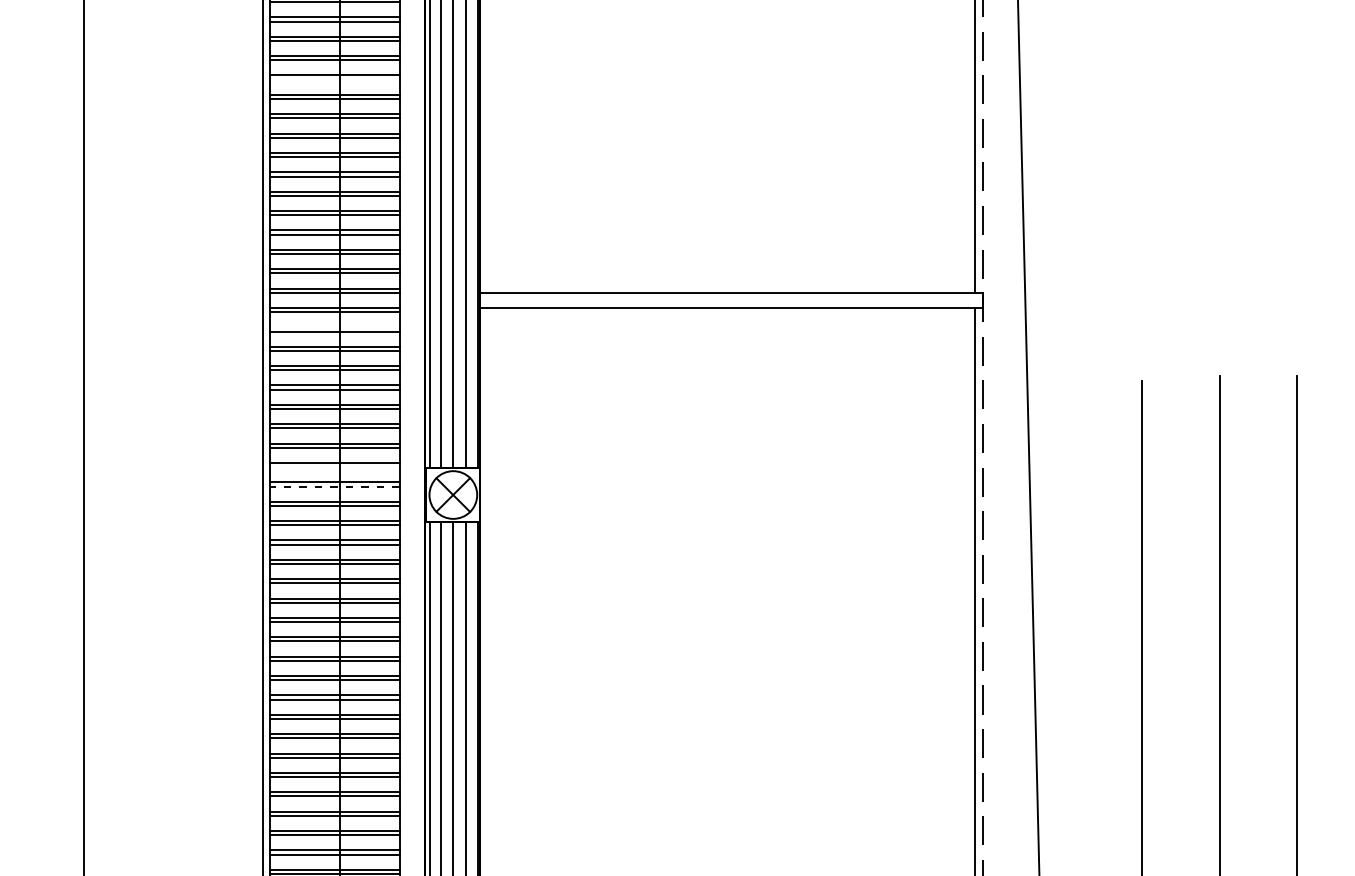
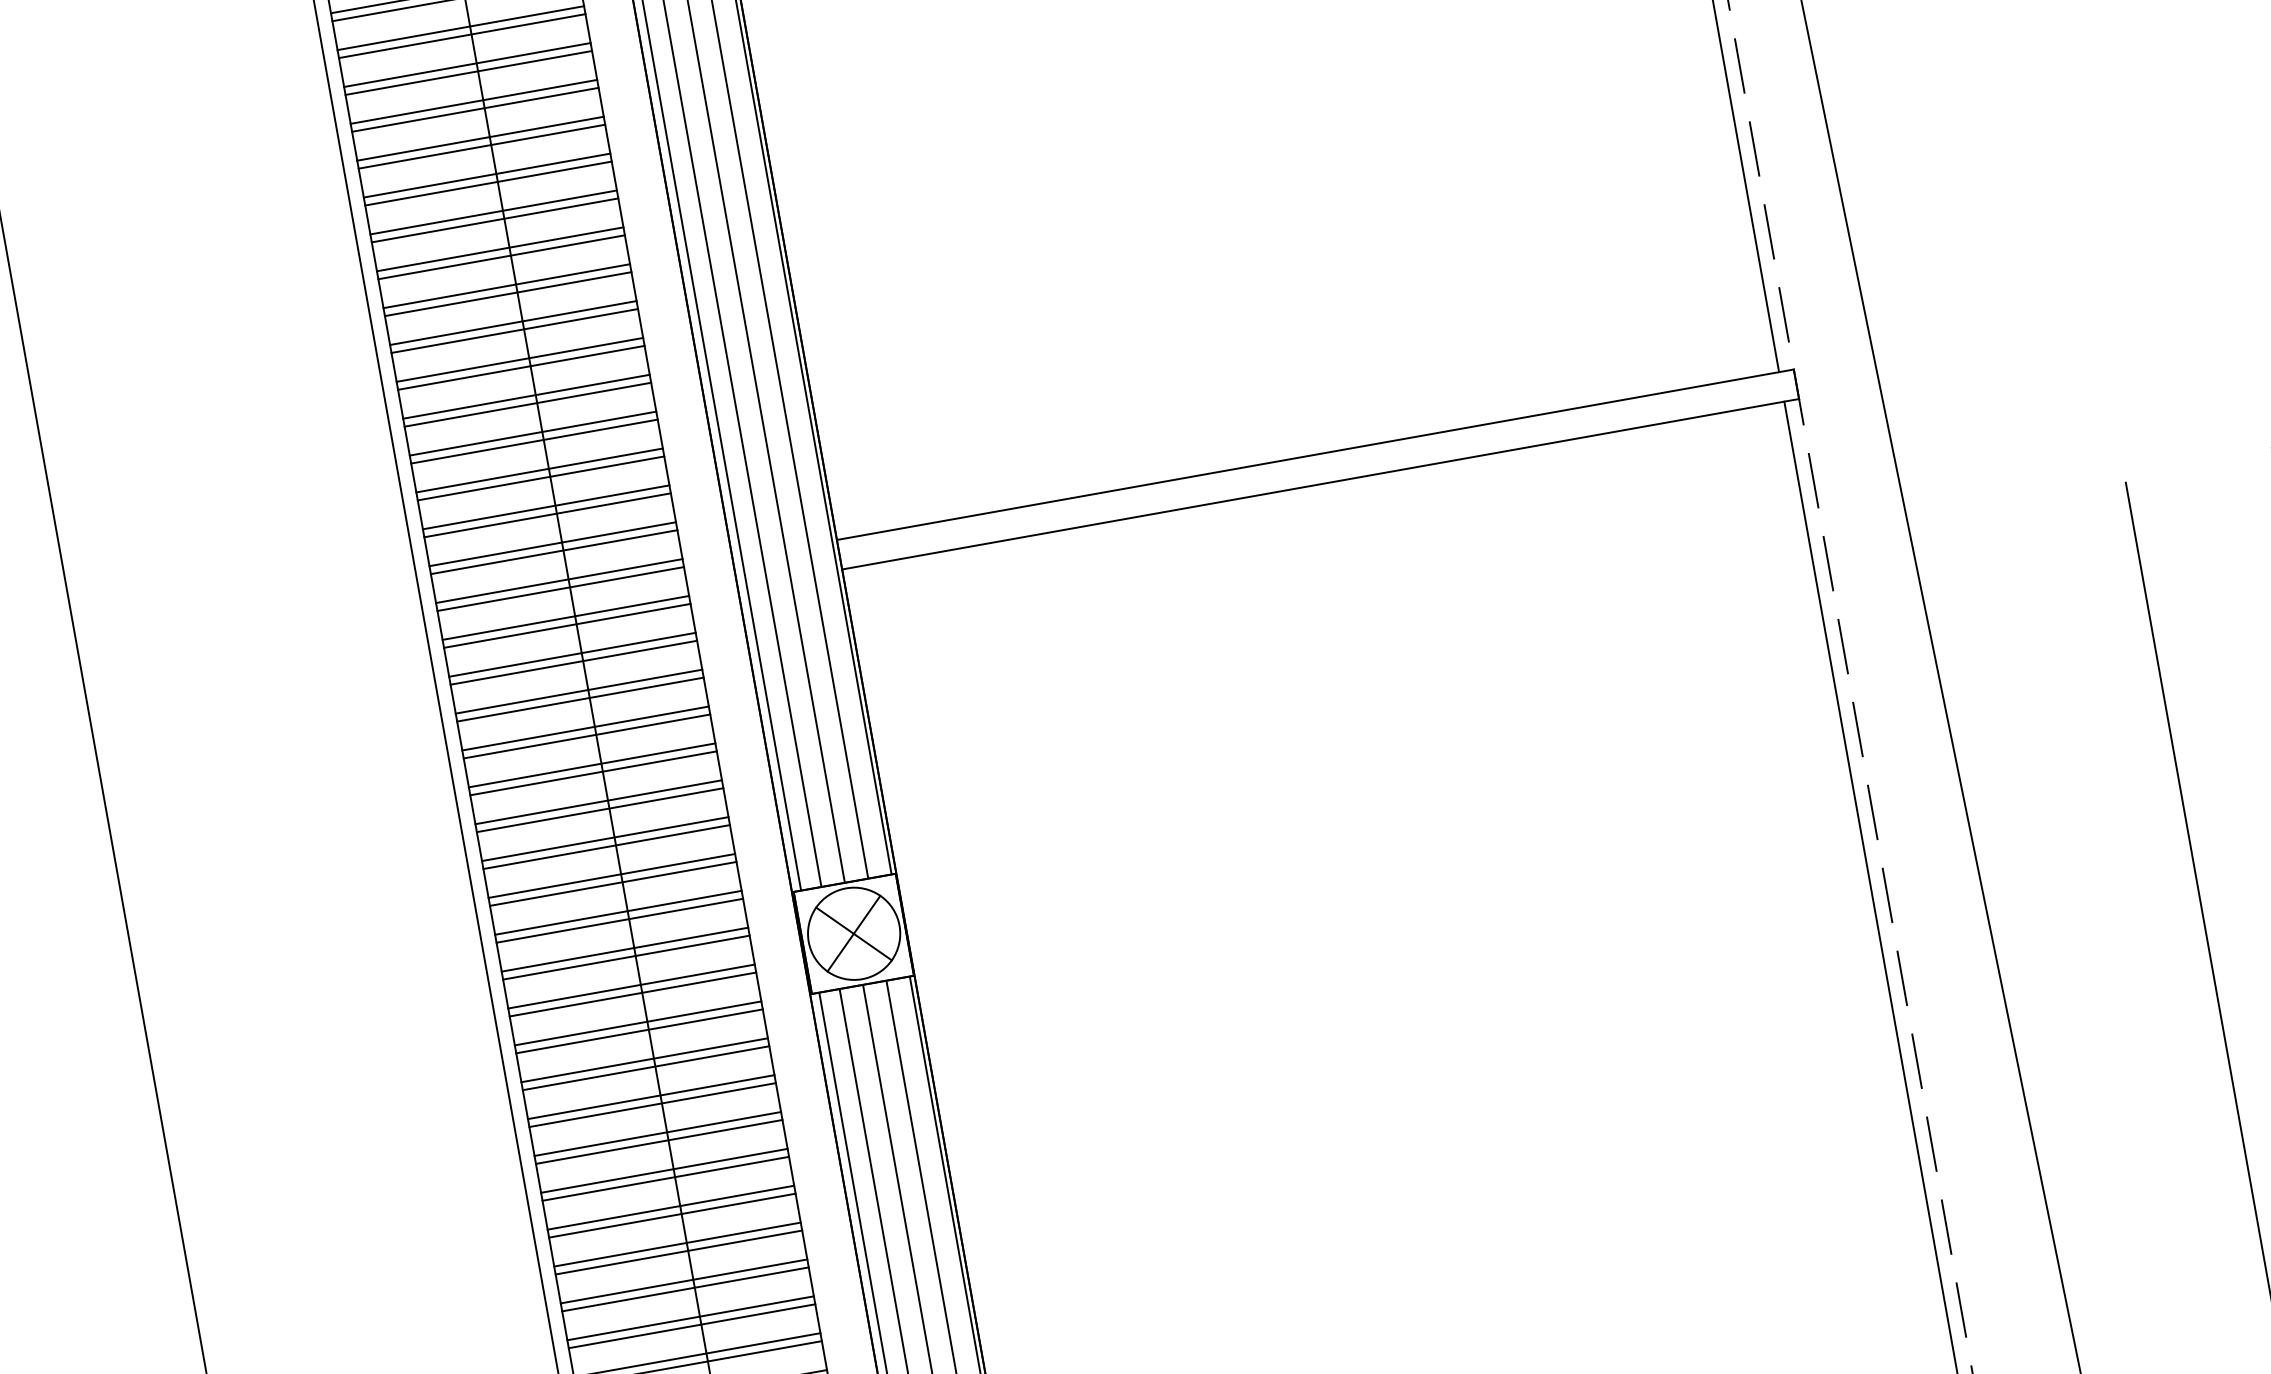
line: (334, 79) -> (487, 183), added
line: (334, 327) -> (571, 655), added
line: (334, 467) -> (618, 921), added
line: (335, 486) -> (627, 957), dashed -> solid

